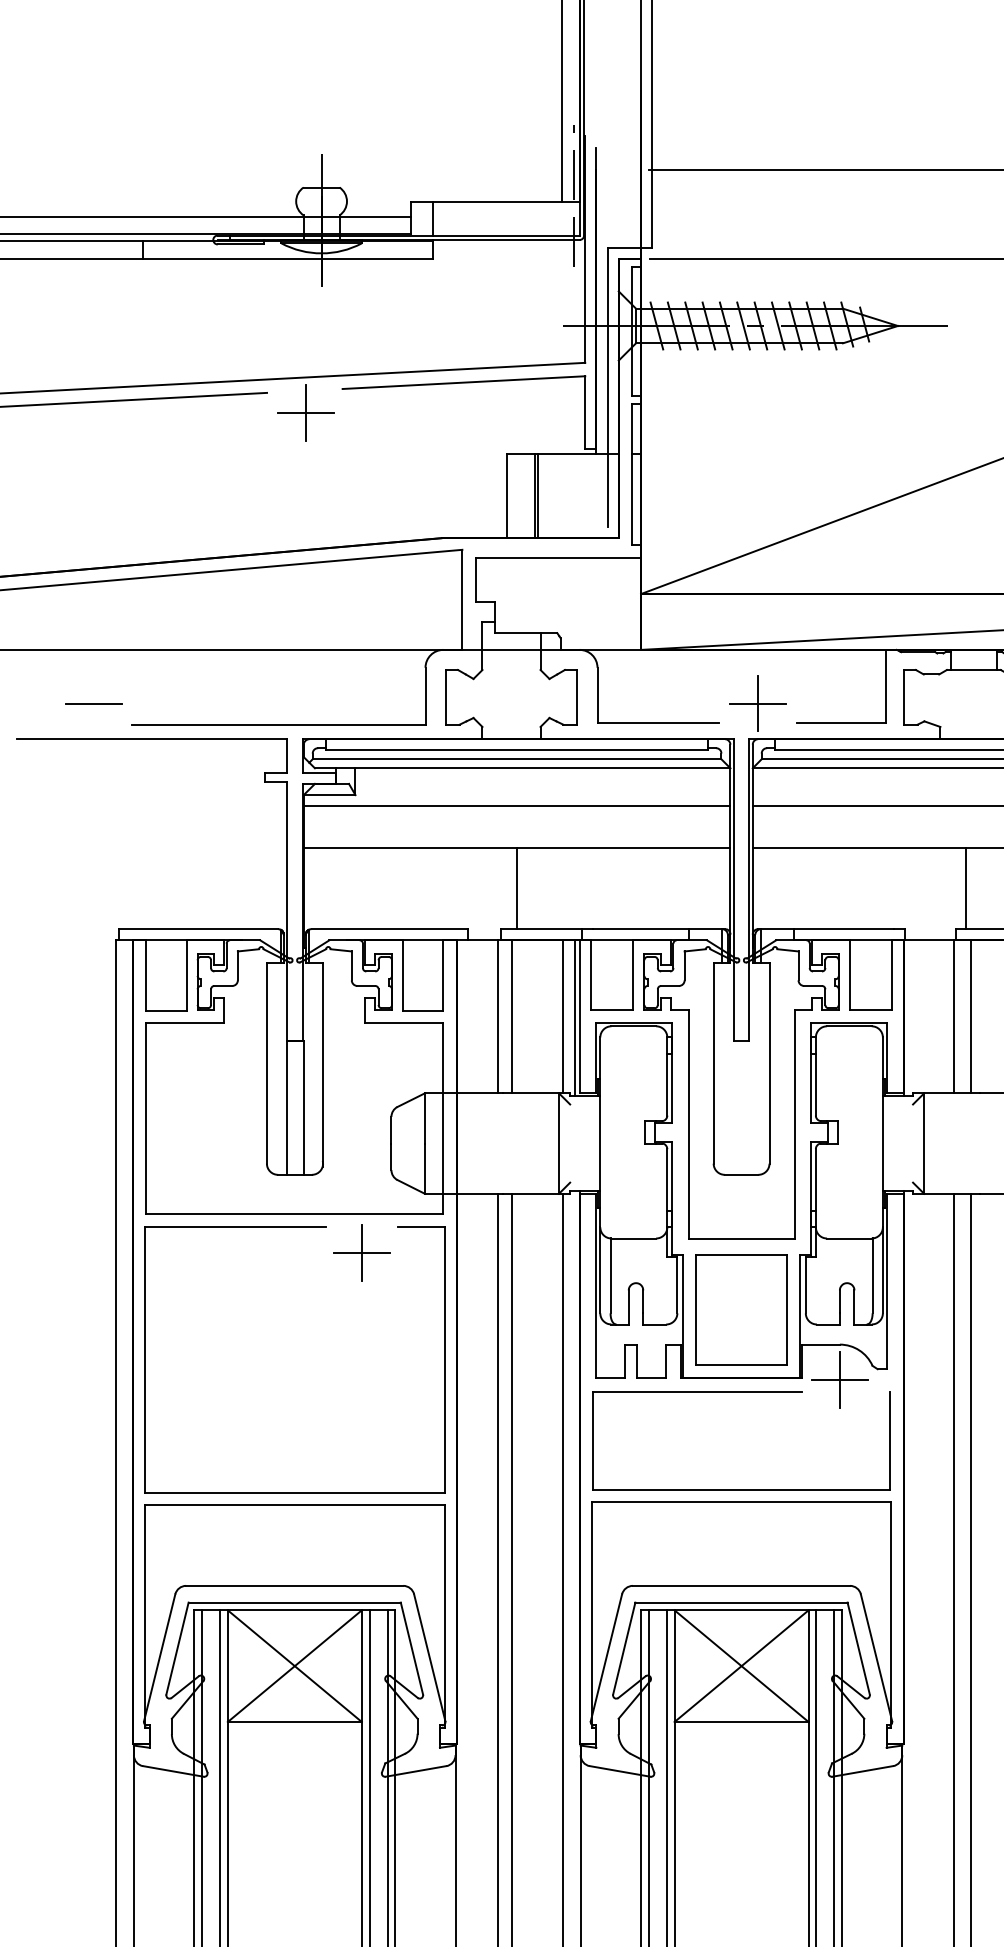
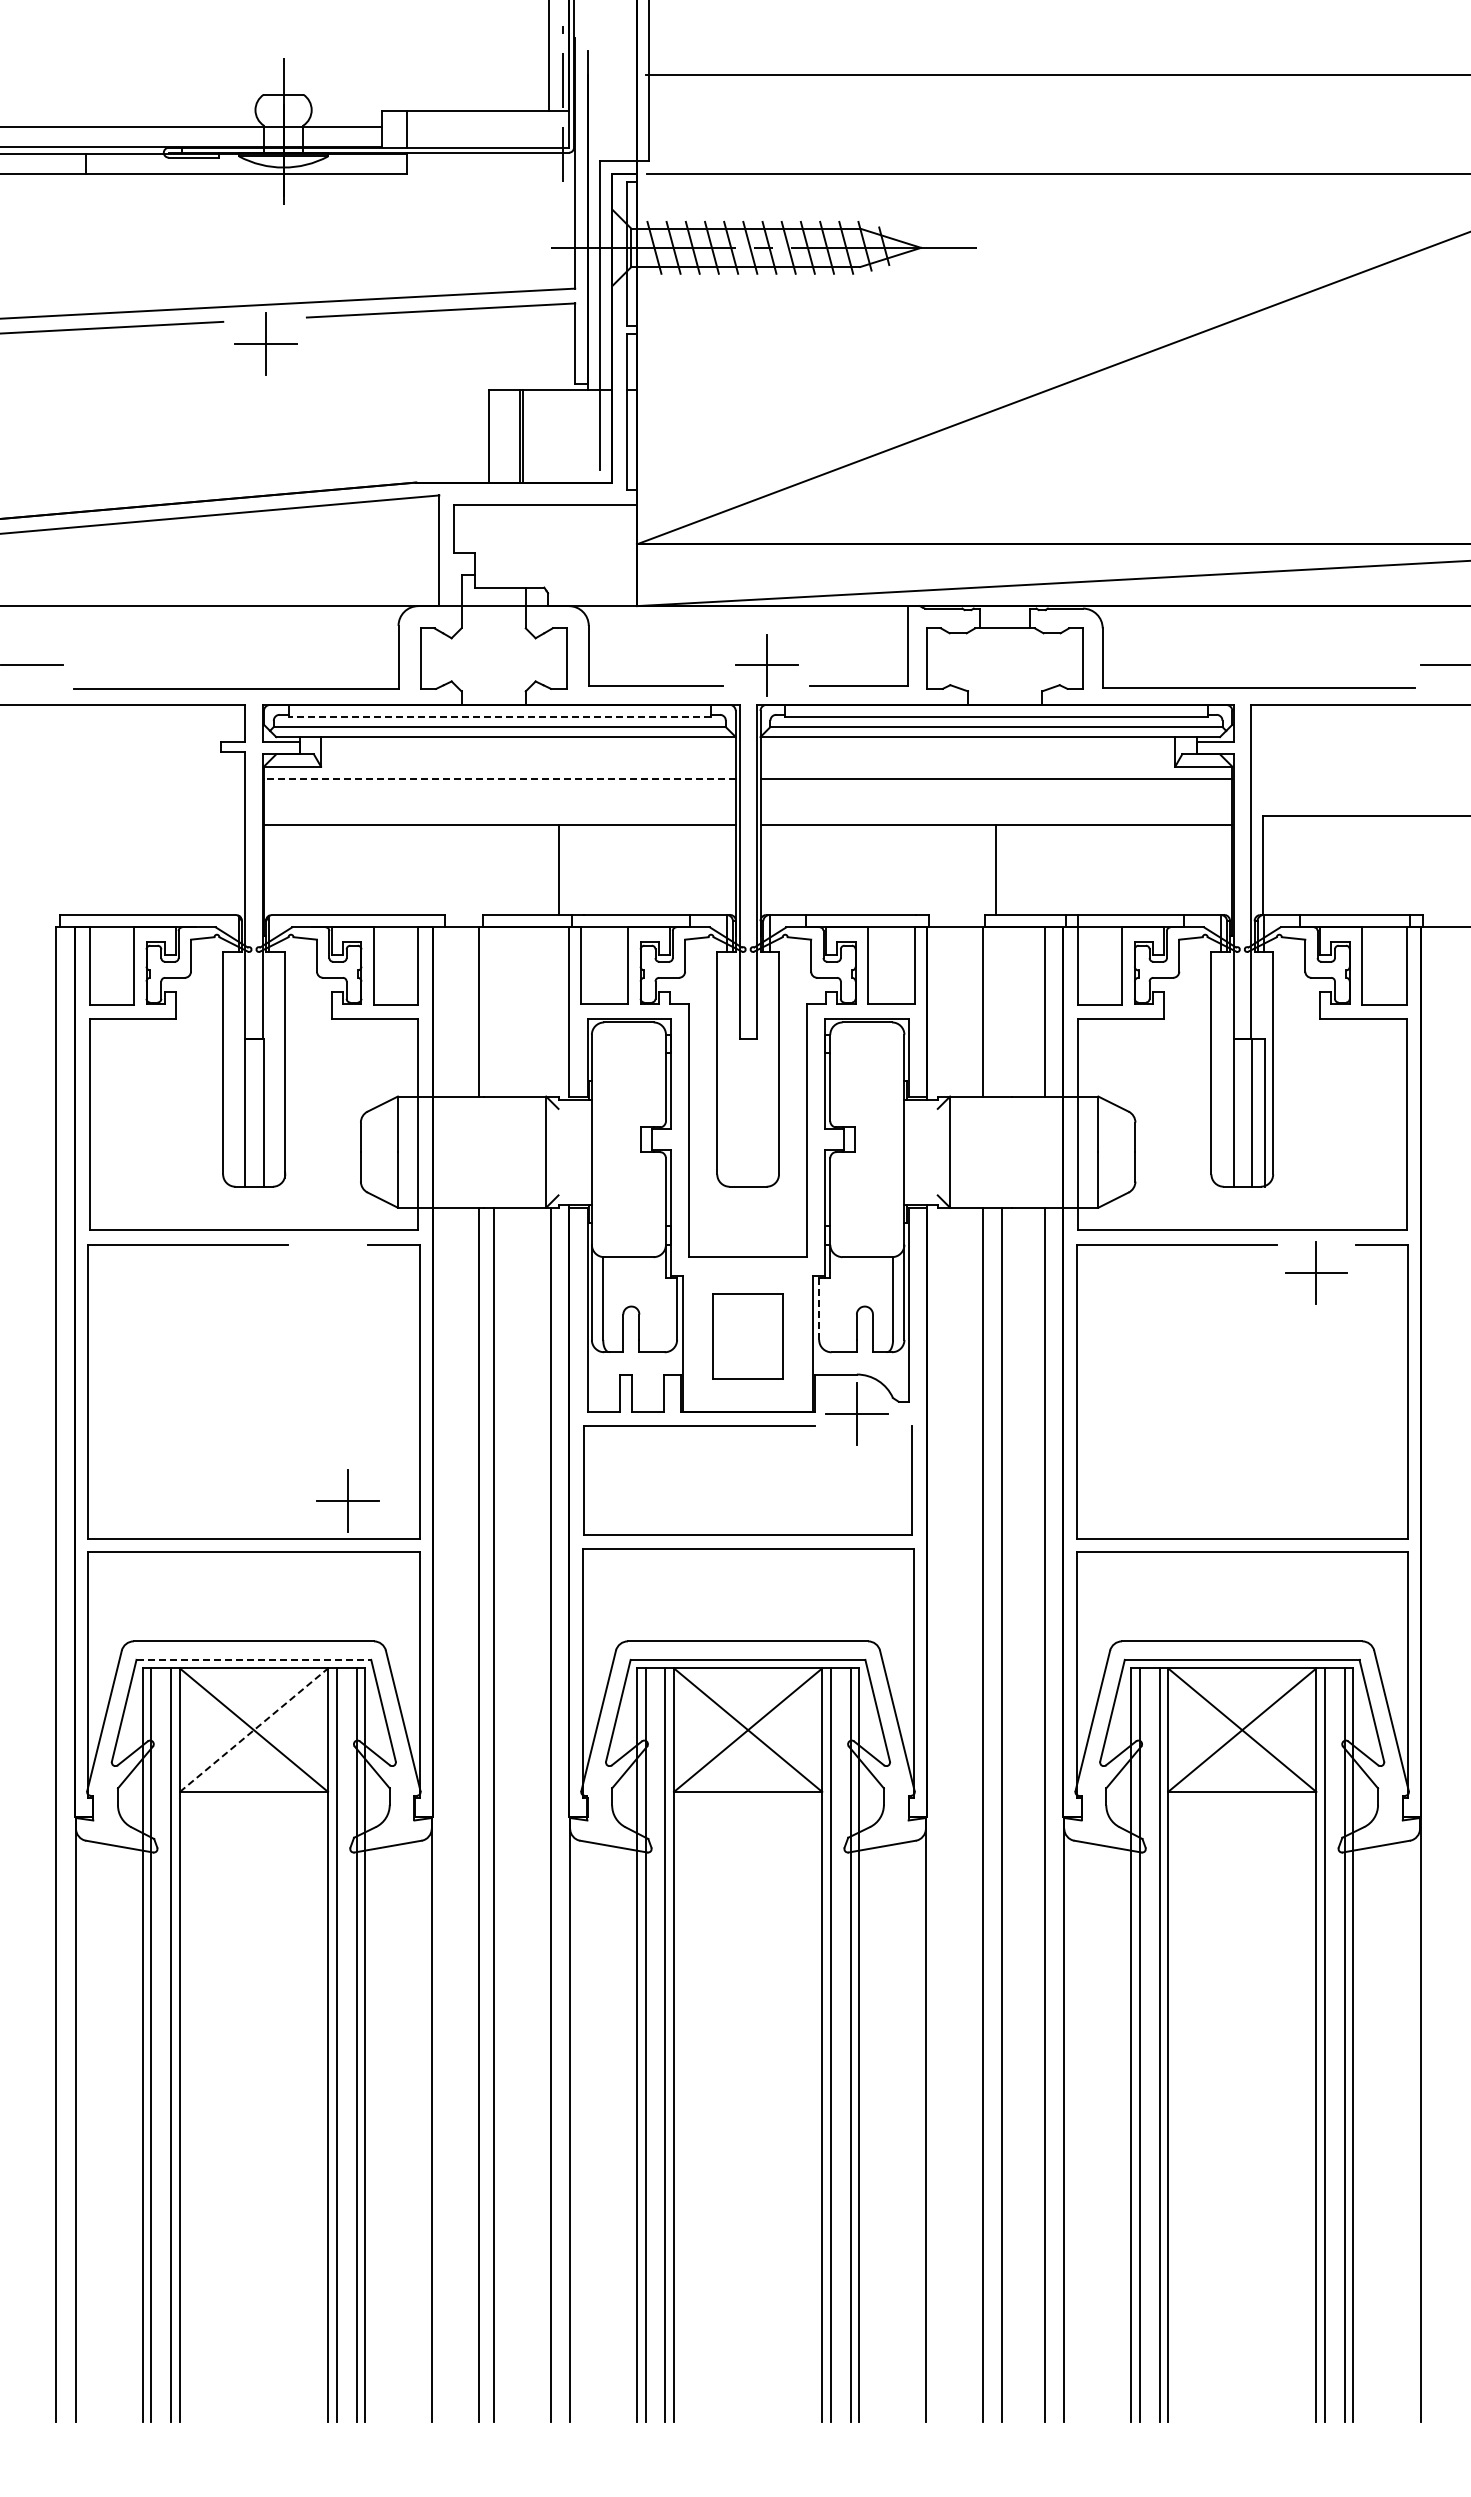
line: (516, 750) -> (499, 717), solid -> dashed
line: (516, 806) -> (499, 779), solid -> dashed
line: (516, 888) -> (558, 869), moved
line: (511, 1016) -> (493, 1011), removed
line: (562, 1016) -> (550, 1011), removed
line: (971, 1016) -> (1002, 1011), removed
line: (575, 1018) -> (564, 1013), removed
part: (361, 1252) -> (347, 1500), moved
line: (806, 1285) -> (819, 1309), solid -> dashed
part: (741, 1310) -> (747, 1336), size x0.7
line: (295, 1602) -> (254, 1659), solid -> dashed
line: (295, 1665) -> (254, 1729), solid -> dashed

